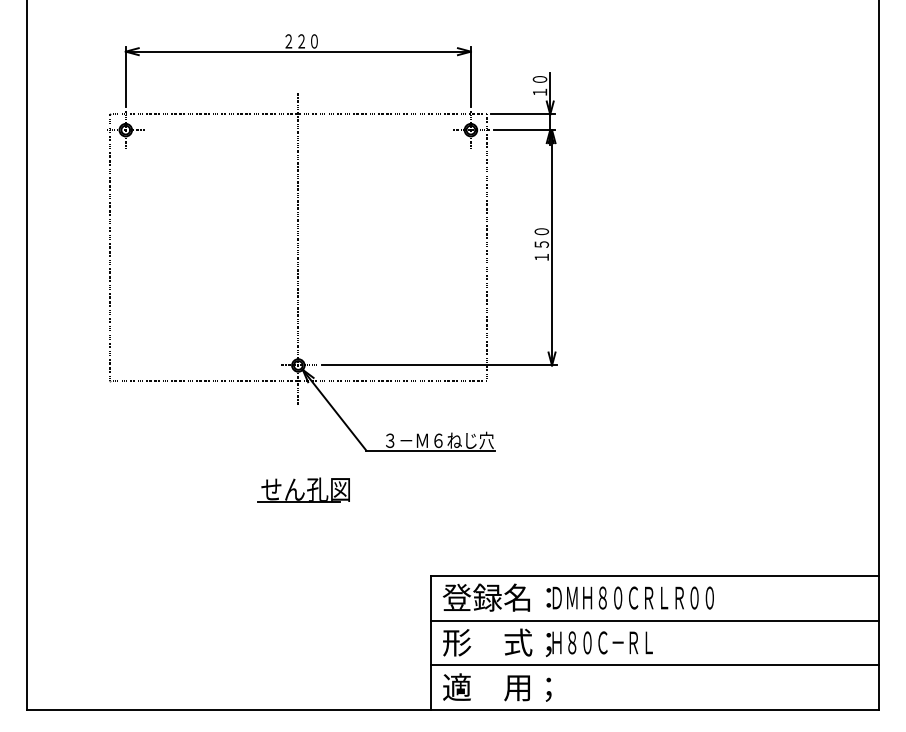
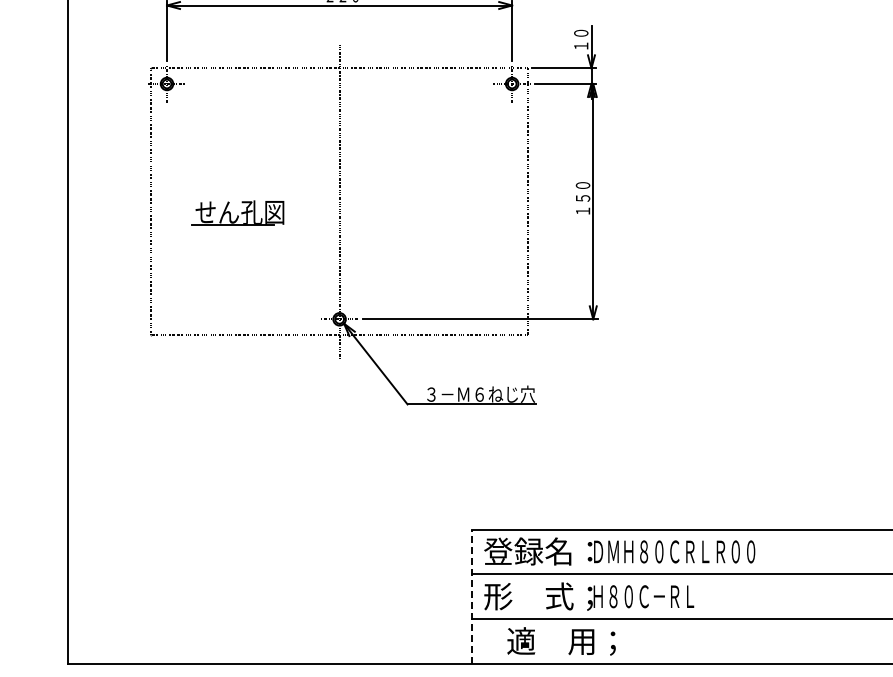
part: (303, 489) -> (237, 212), moved
line: (430, 642) -> (471, 596), solid -> dashed
text: (497, 687) -> (561, 641), moved

